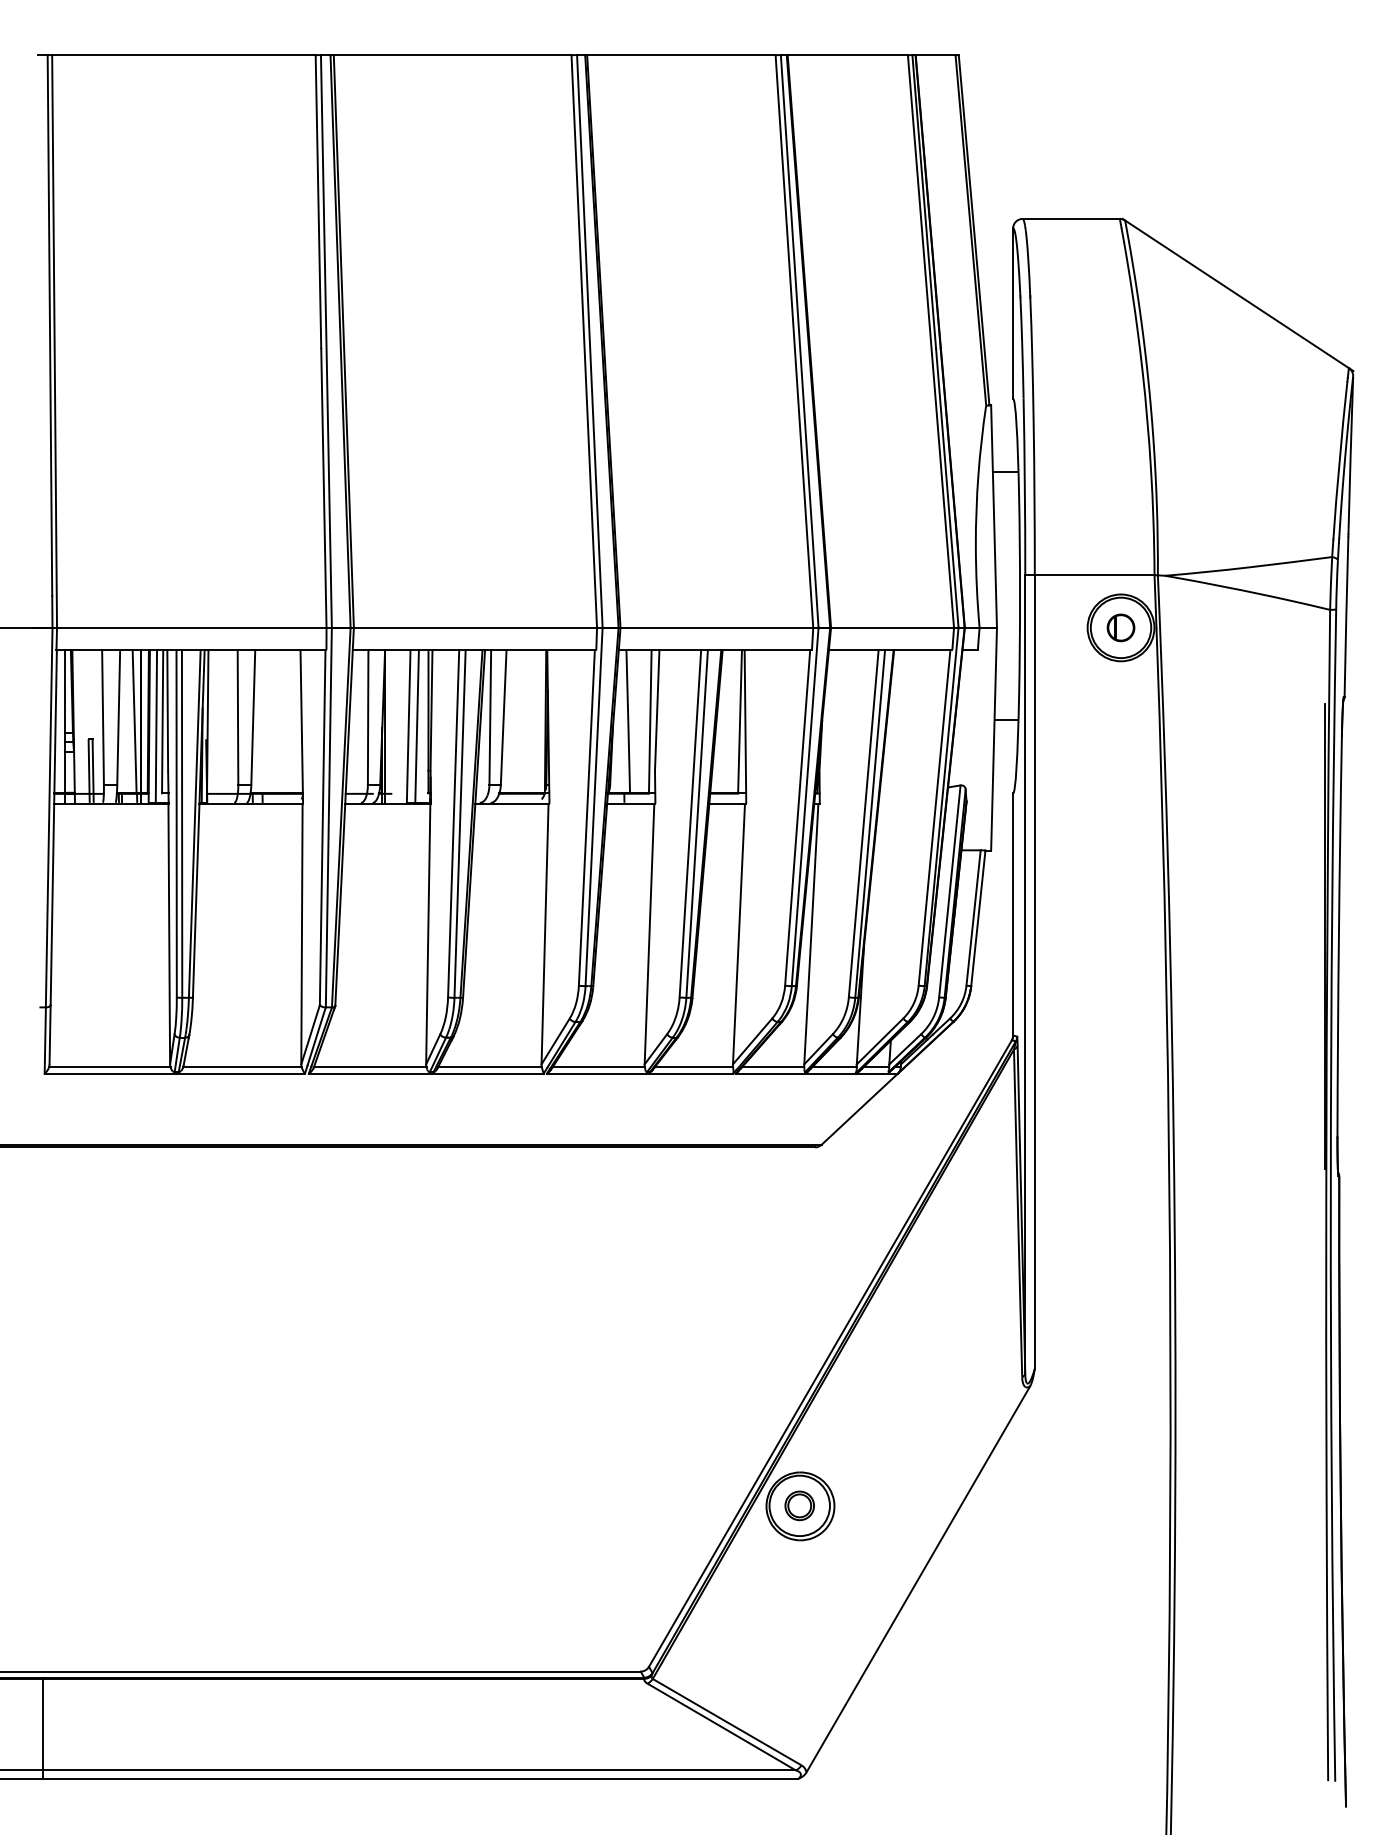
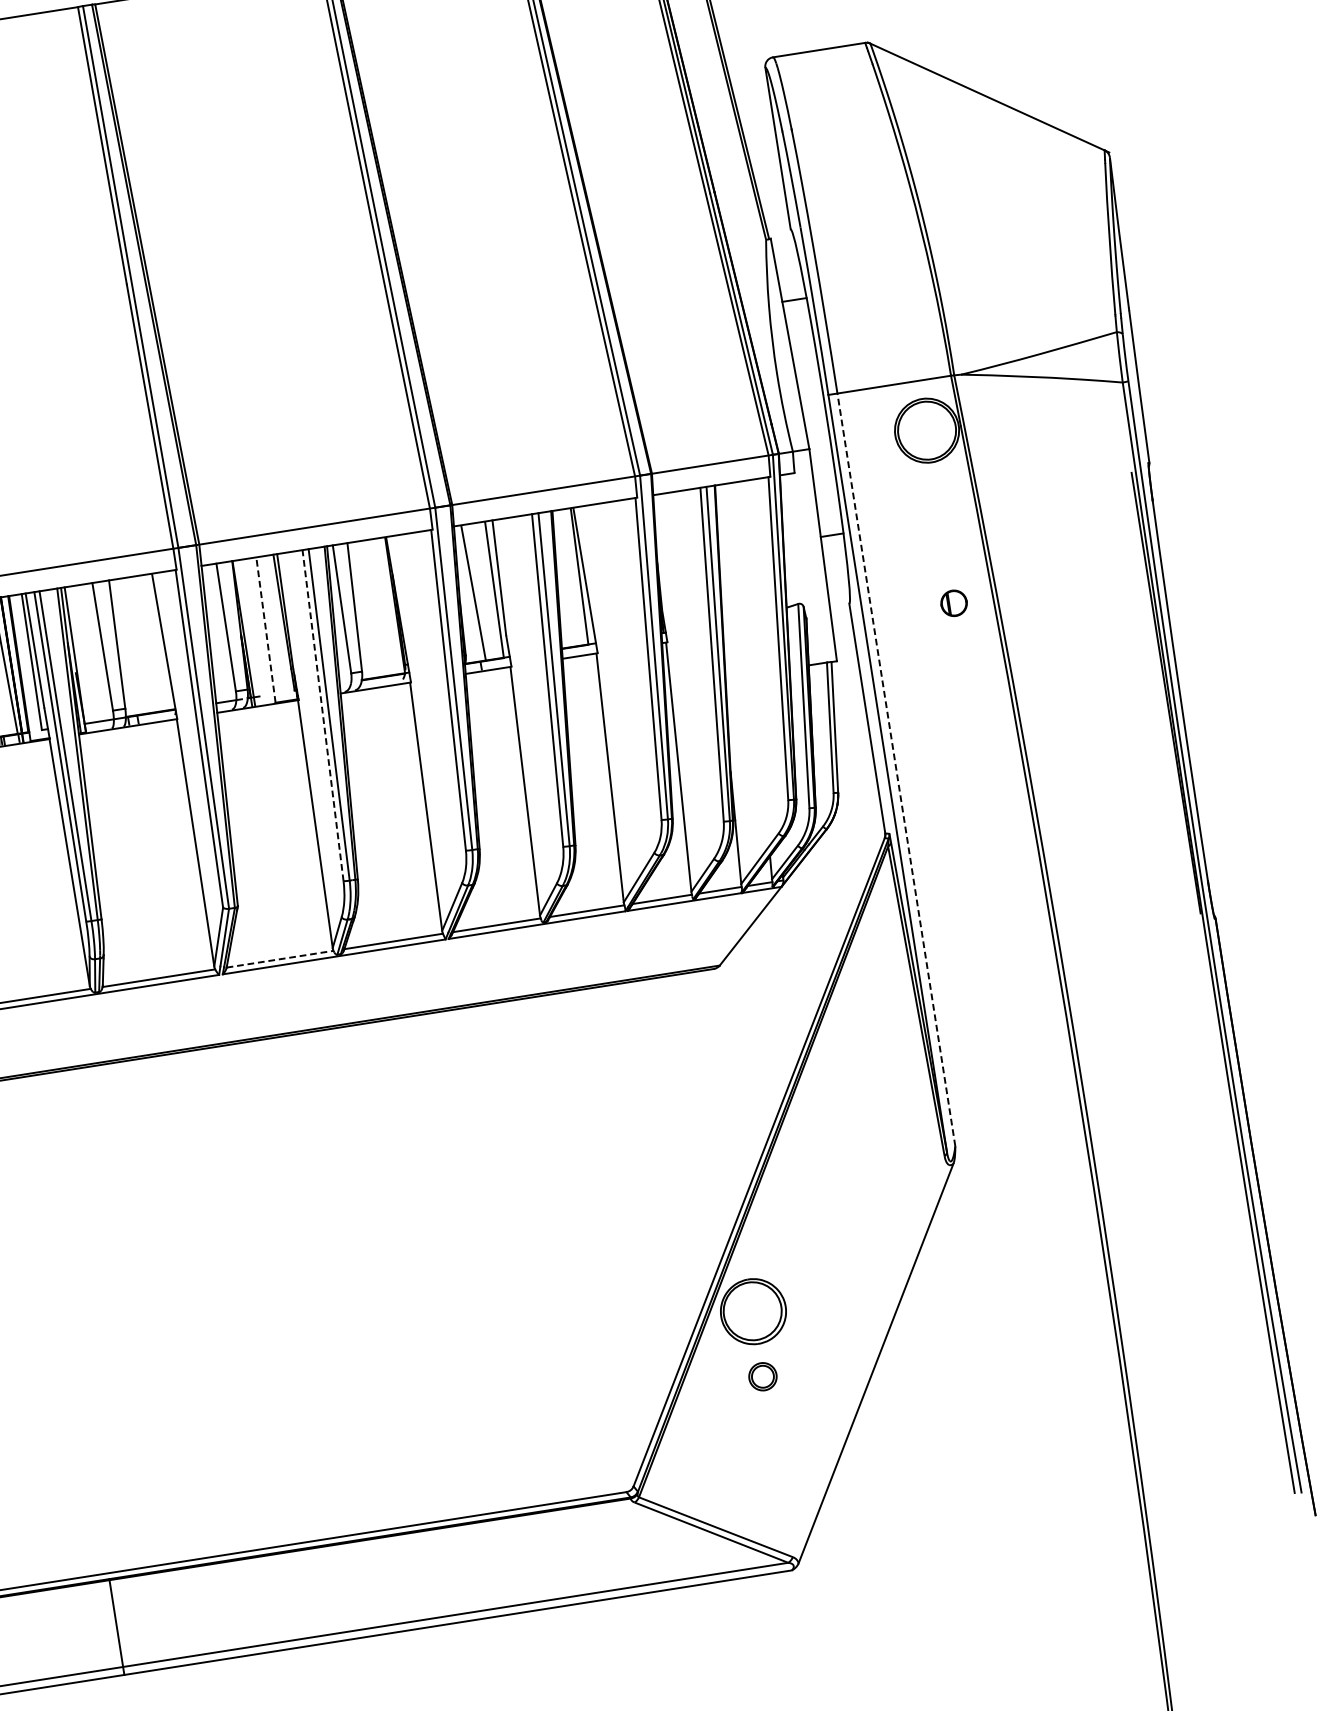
part: (1120, 627) -> (953, 603), moved
line: (156, 726) -> (26, 667), removed
line: (408, 726) -> (265, 630), solid -> dashed
line: (416, 726) -> (273, 628), removed
line: (453, 823) -> (322, 715), solid -> dashed
line: (1034, 972) -> (896, 770), solid -> dashed
line: (370, 1067) -> (280, 959), solid -> dashed
part: (799, 1505) -> (762, 1376), moved
line: (42, 1727) -> (116, 1626), moved

